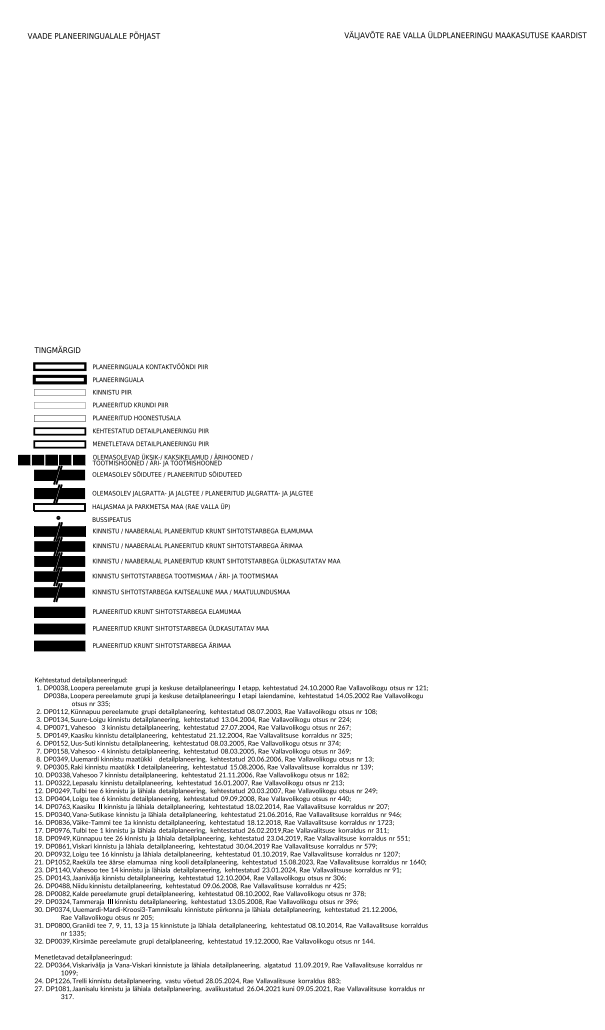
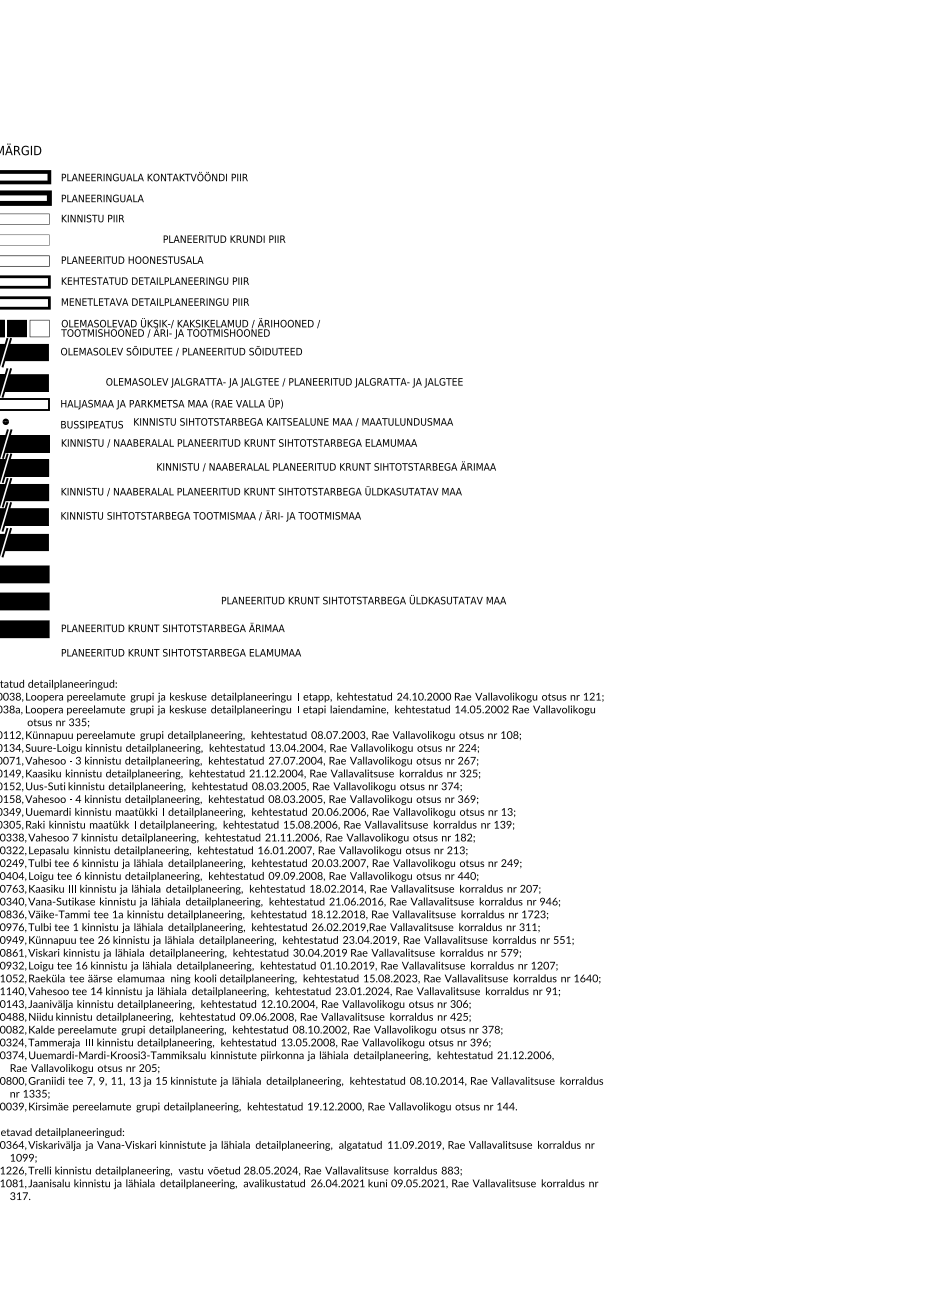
text: (130, 404) -> (224, 238), moved
fill: (79, 460) -> (39, 328), removed
text: (202, 493) -> (284, 382), moved
text: (197, 545) -> (326, 466), moved
text: (190, 591) -> (292, 421), moved
text: (166, 611) -> (180, 652), moved
text: (180, 627) -> (363, 599), moved

